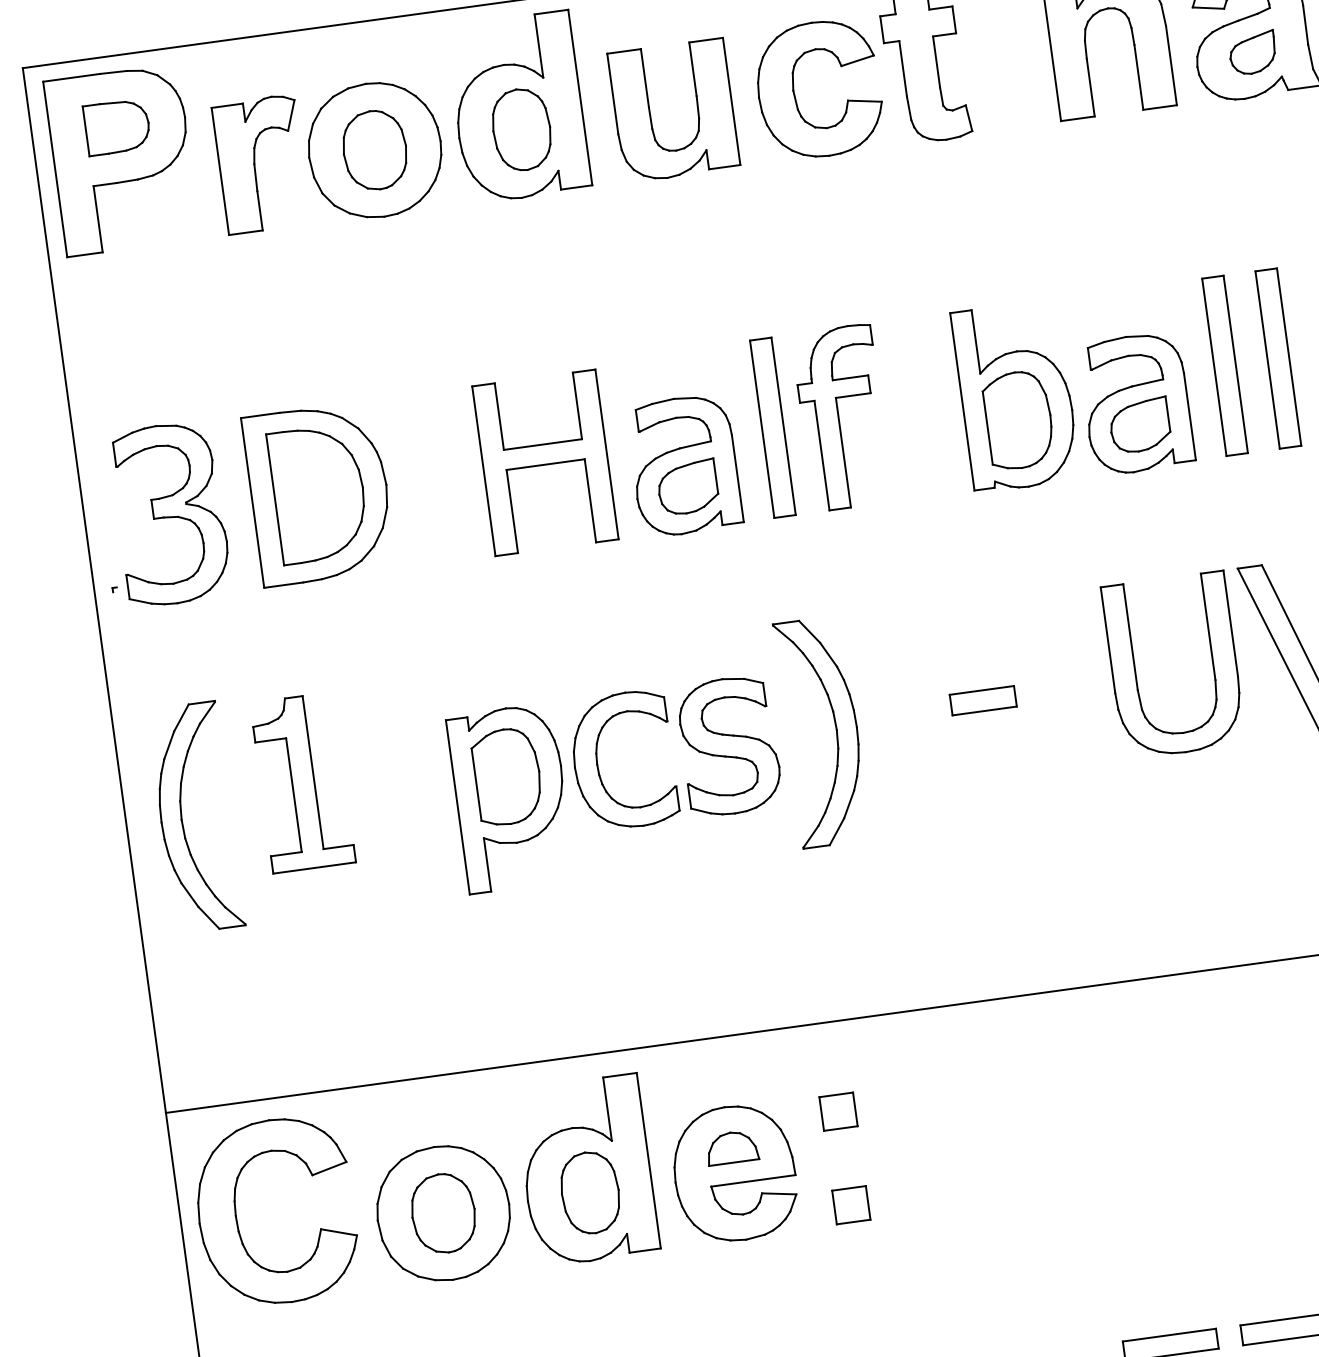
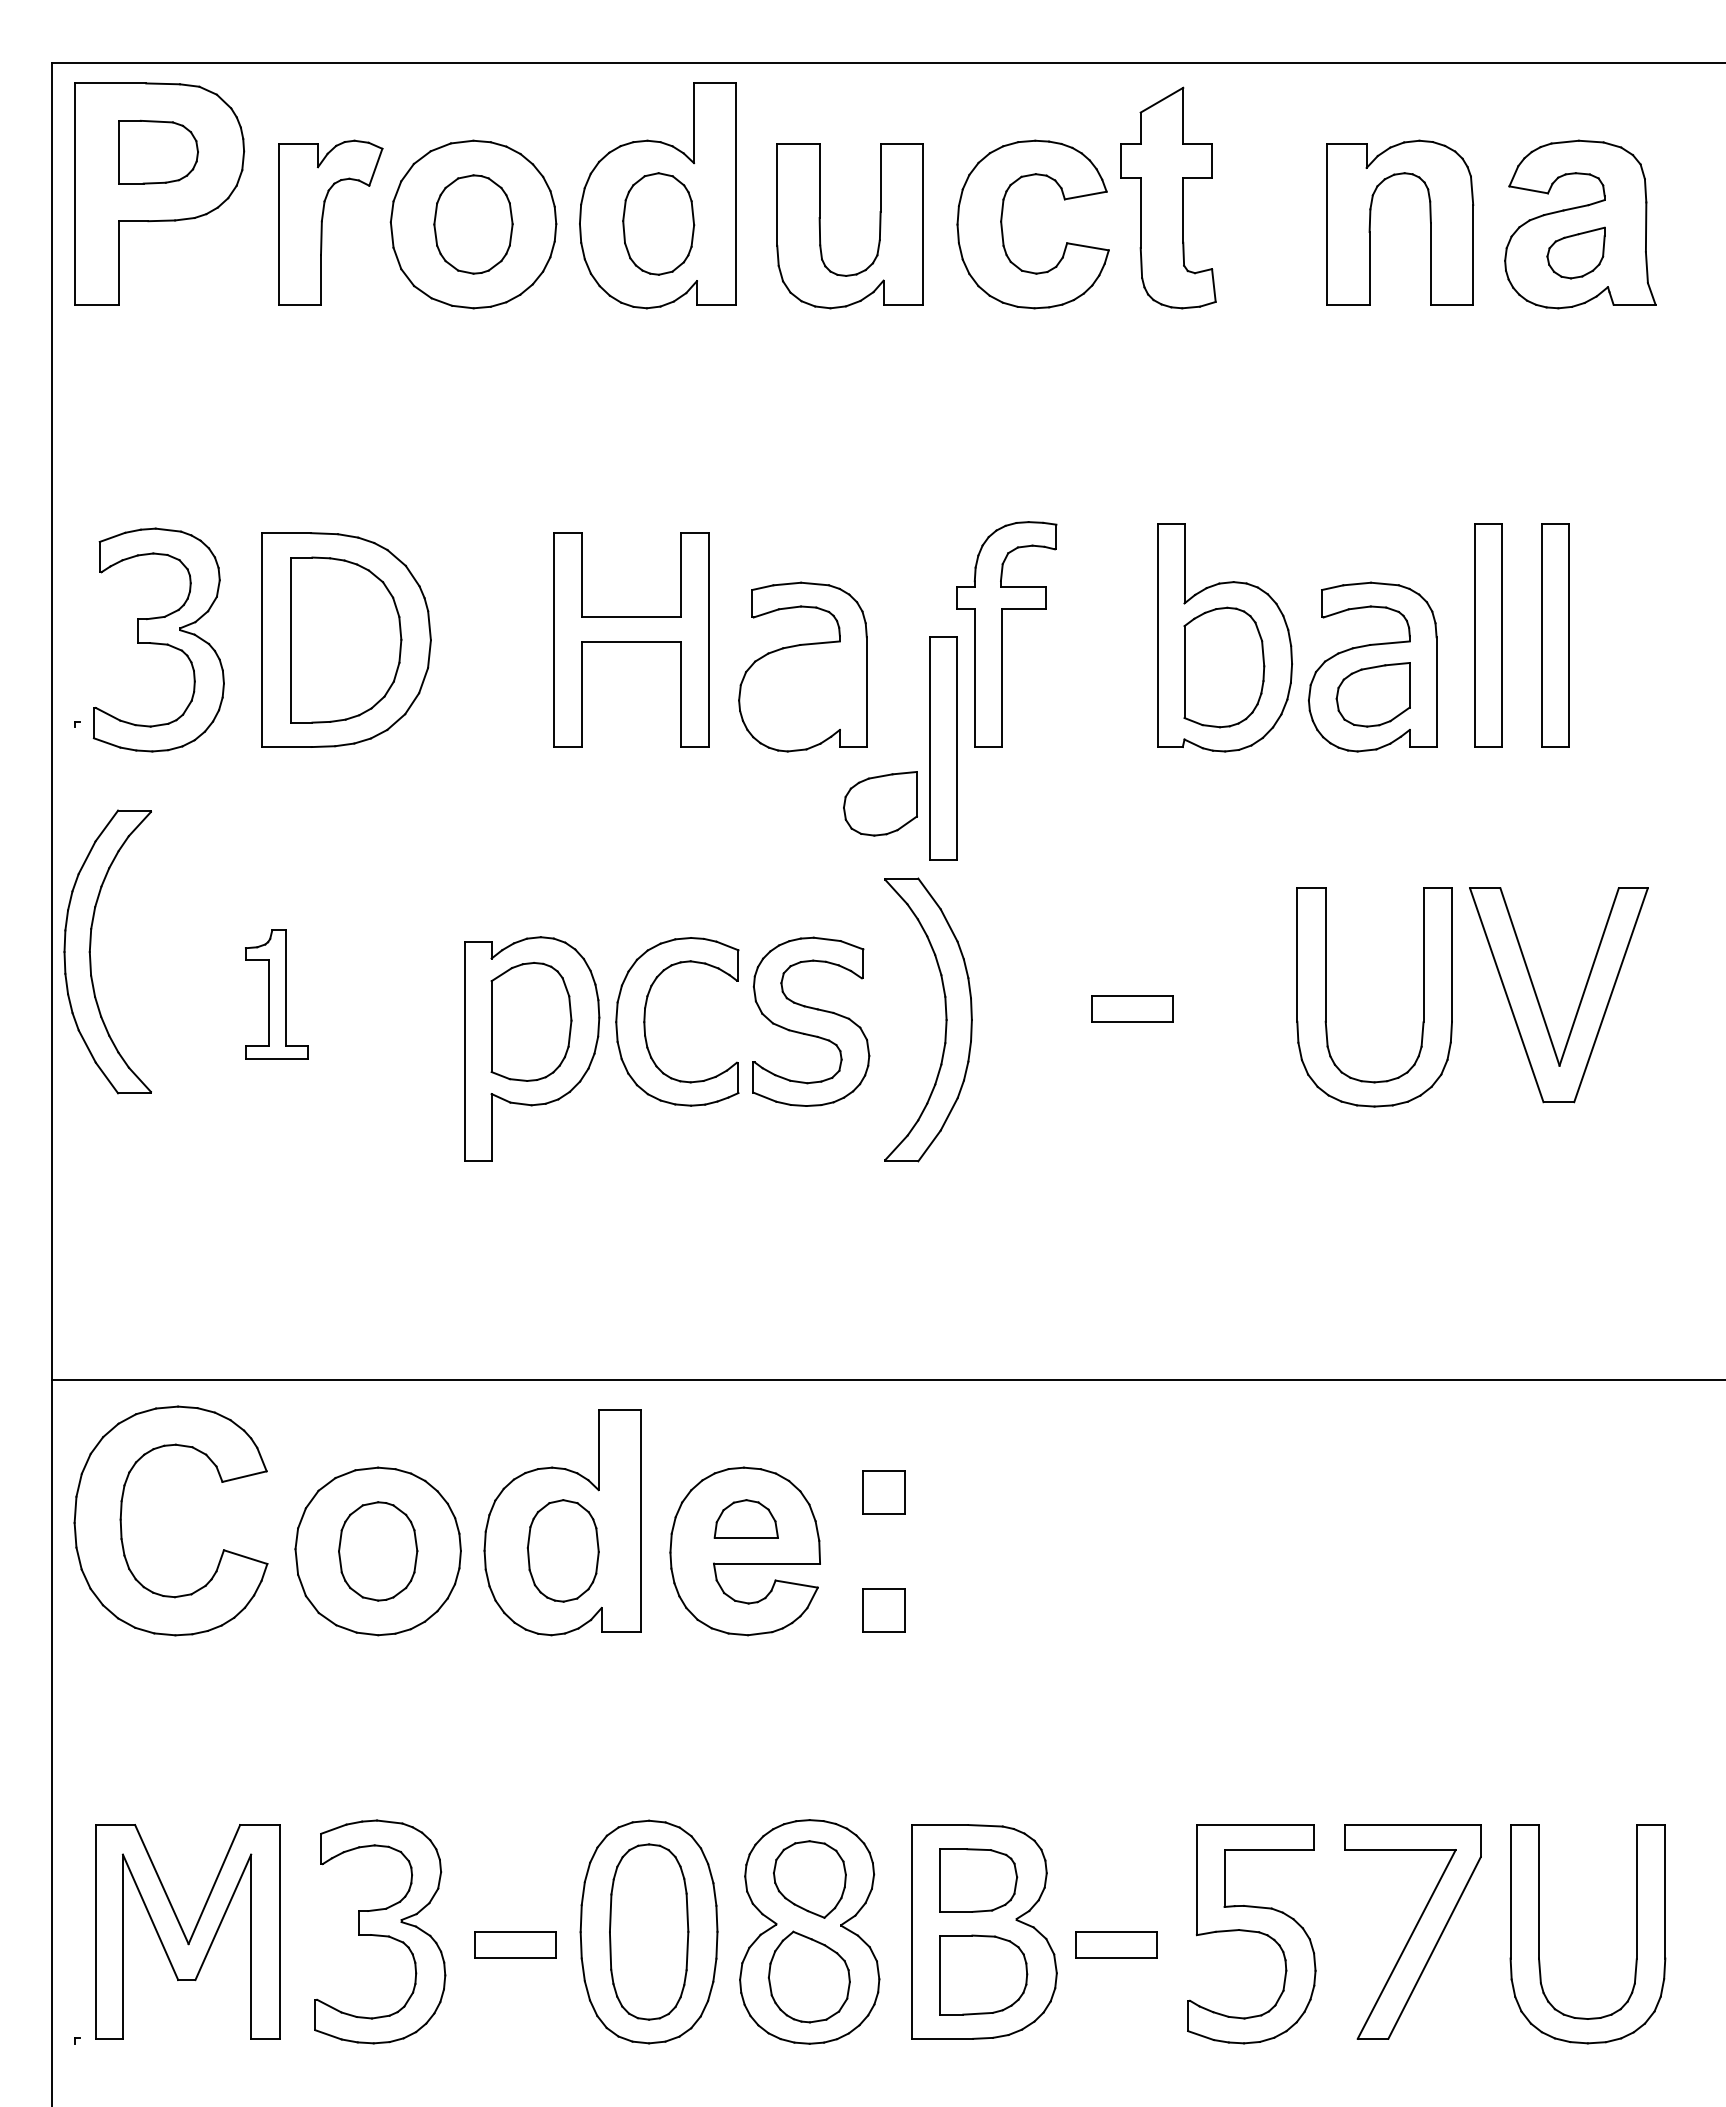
part: (772, 428) -> (943, 748), moved
part: (687, 487) -> (880, 803), moved
part: (302, 782) -> (276, 994), size x0.6
part: (182, 819) -> (90, 951), moved

